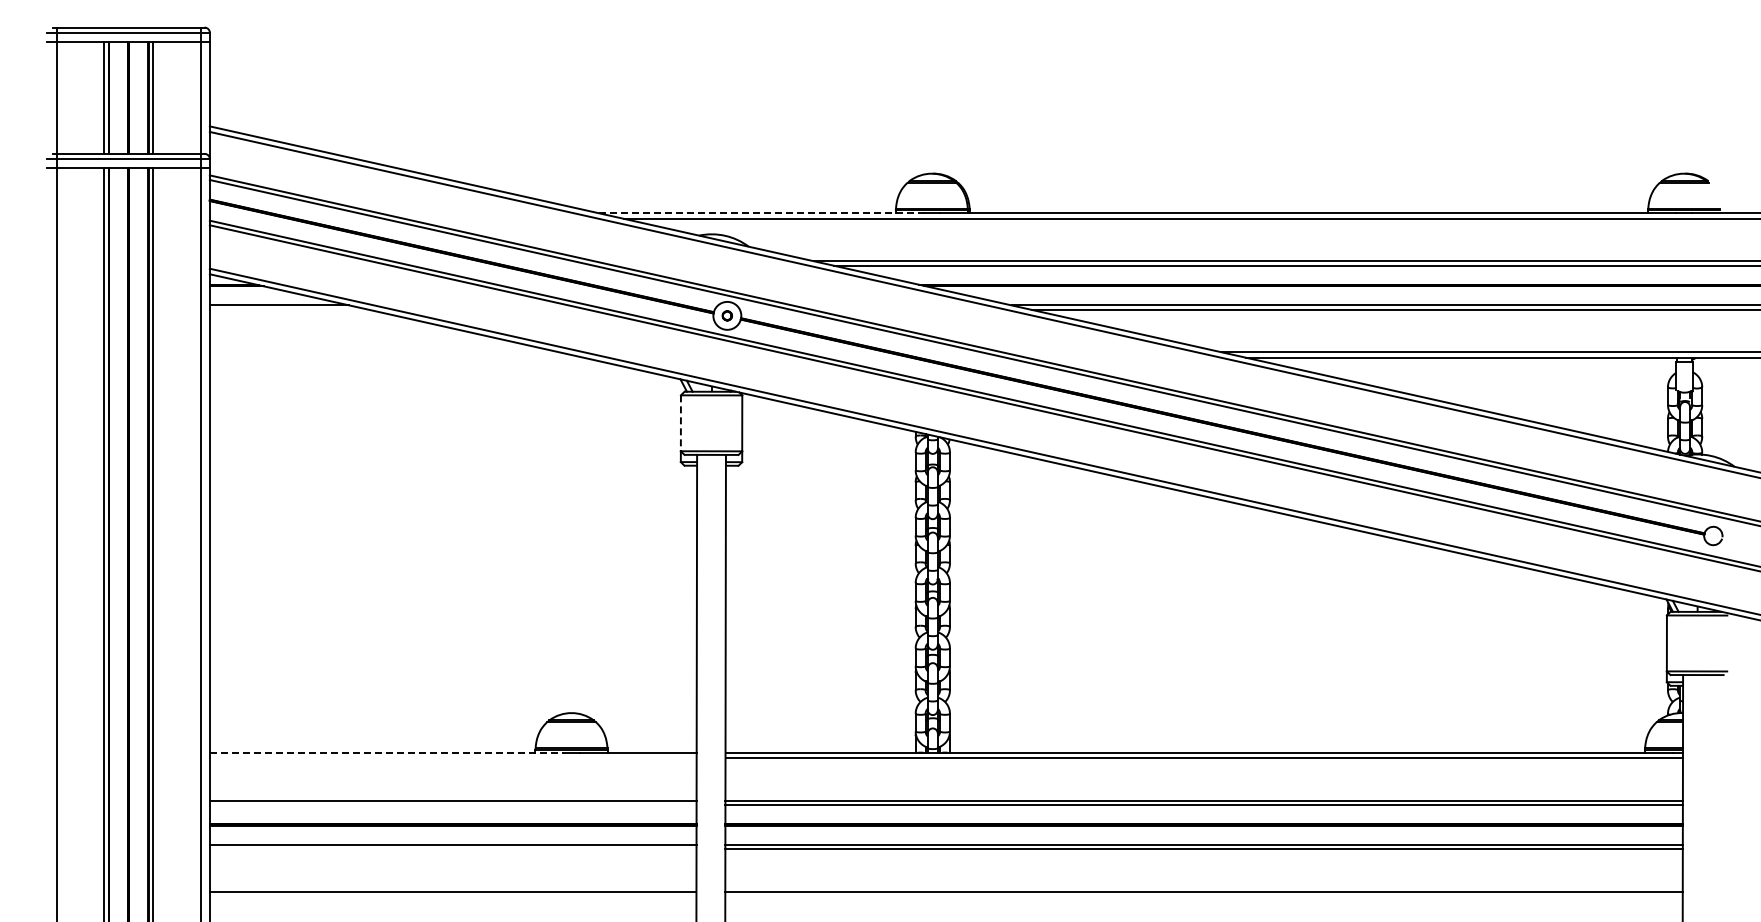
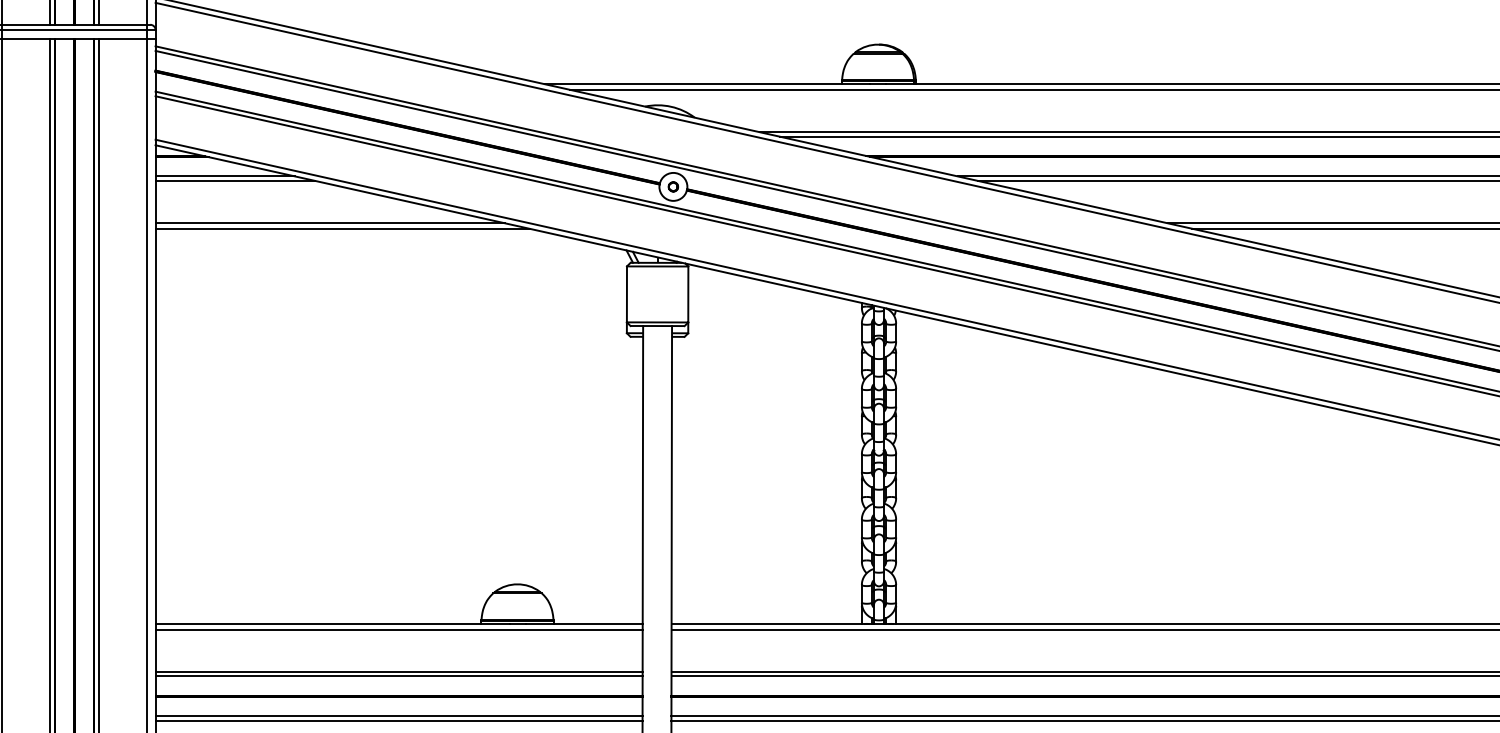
line: (762, 213) -> (708, 84), dashed -> solid
line: (289, 309) -> (235, 180), added
line: (384, 352) -> (330, 223), added
line: (396, 357) -> (342, 228), added
line: (680, 423) -> (626, 294), dashed -> solid
line: (386, 752) -> (332, 623), dashed -> solid
line: (452, 758) -> (398, 629), added
line: (452, 805) -> (398, 676), added
line: (452, 849) -> (398, 720), added

